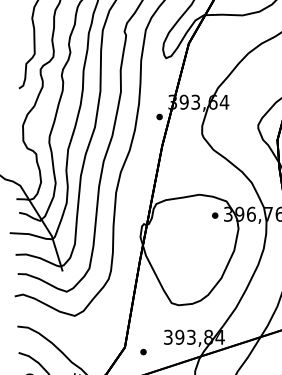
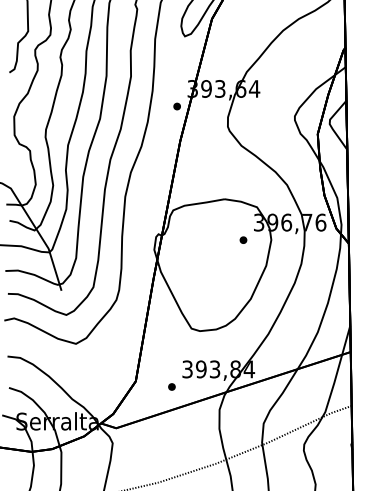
part: (215, 215) -> (243, 239), moved
part: (143, 351) -> (171, 386), moved

